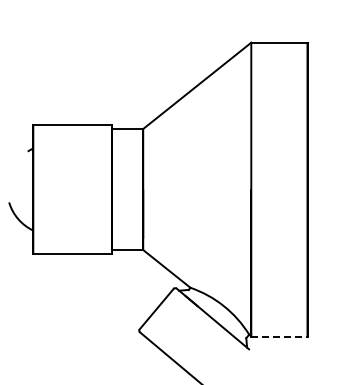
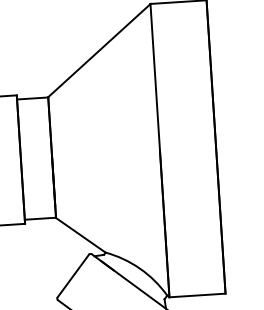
line: (279, 336) -> (197, 295), dashed -> solid

